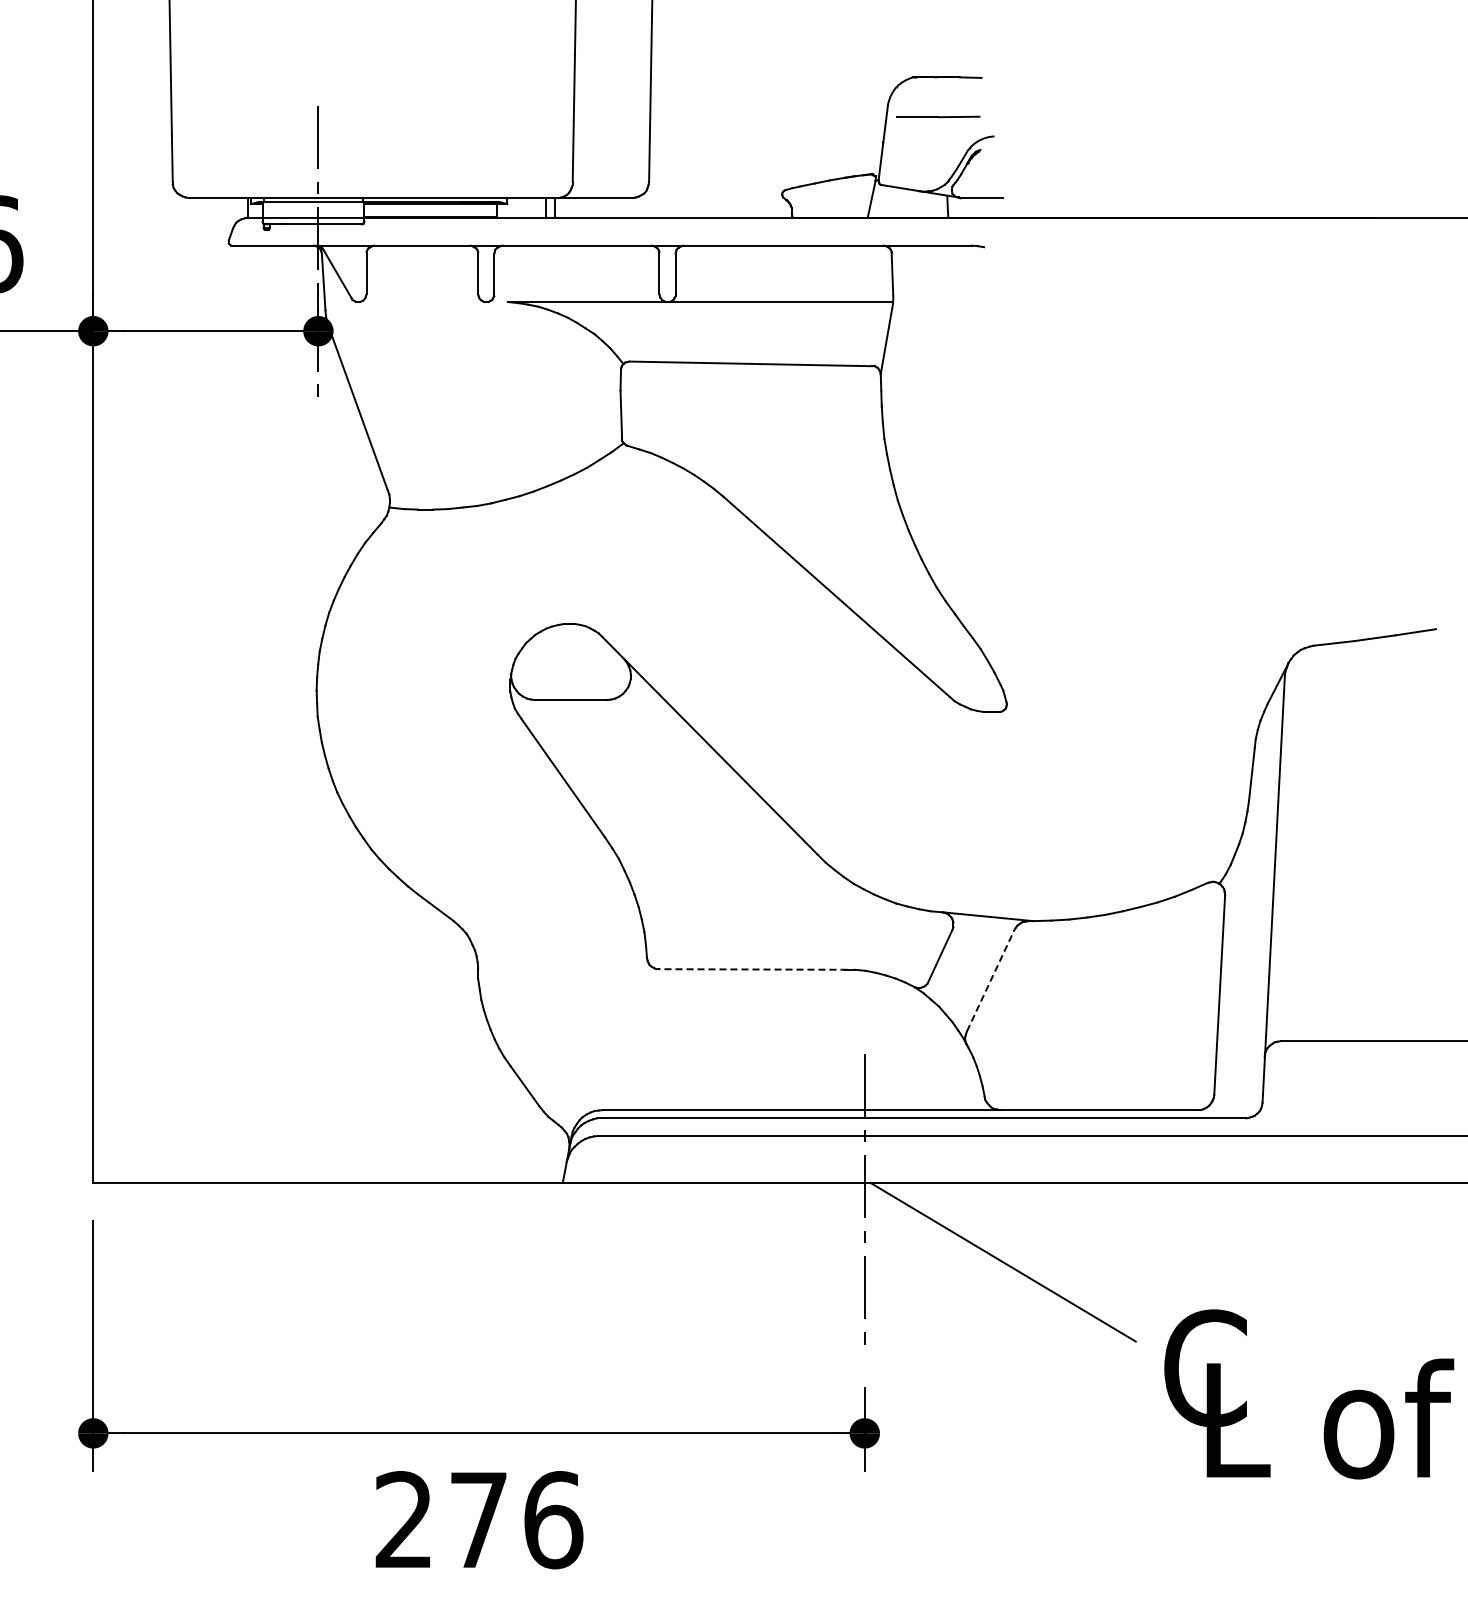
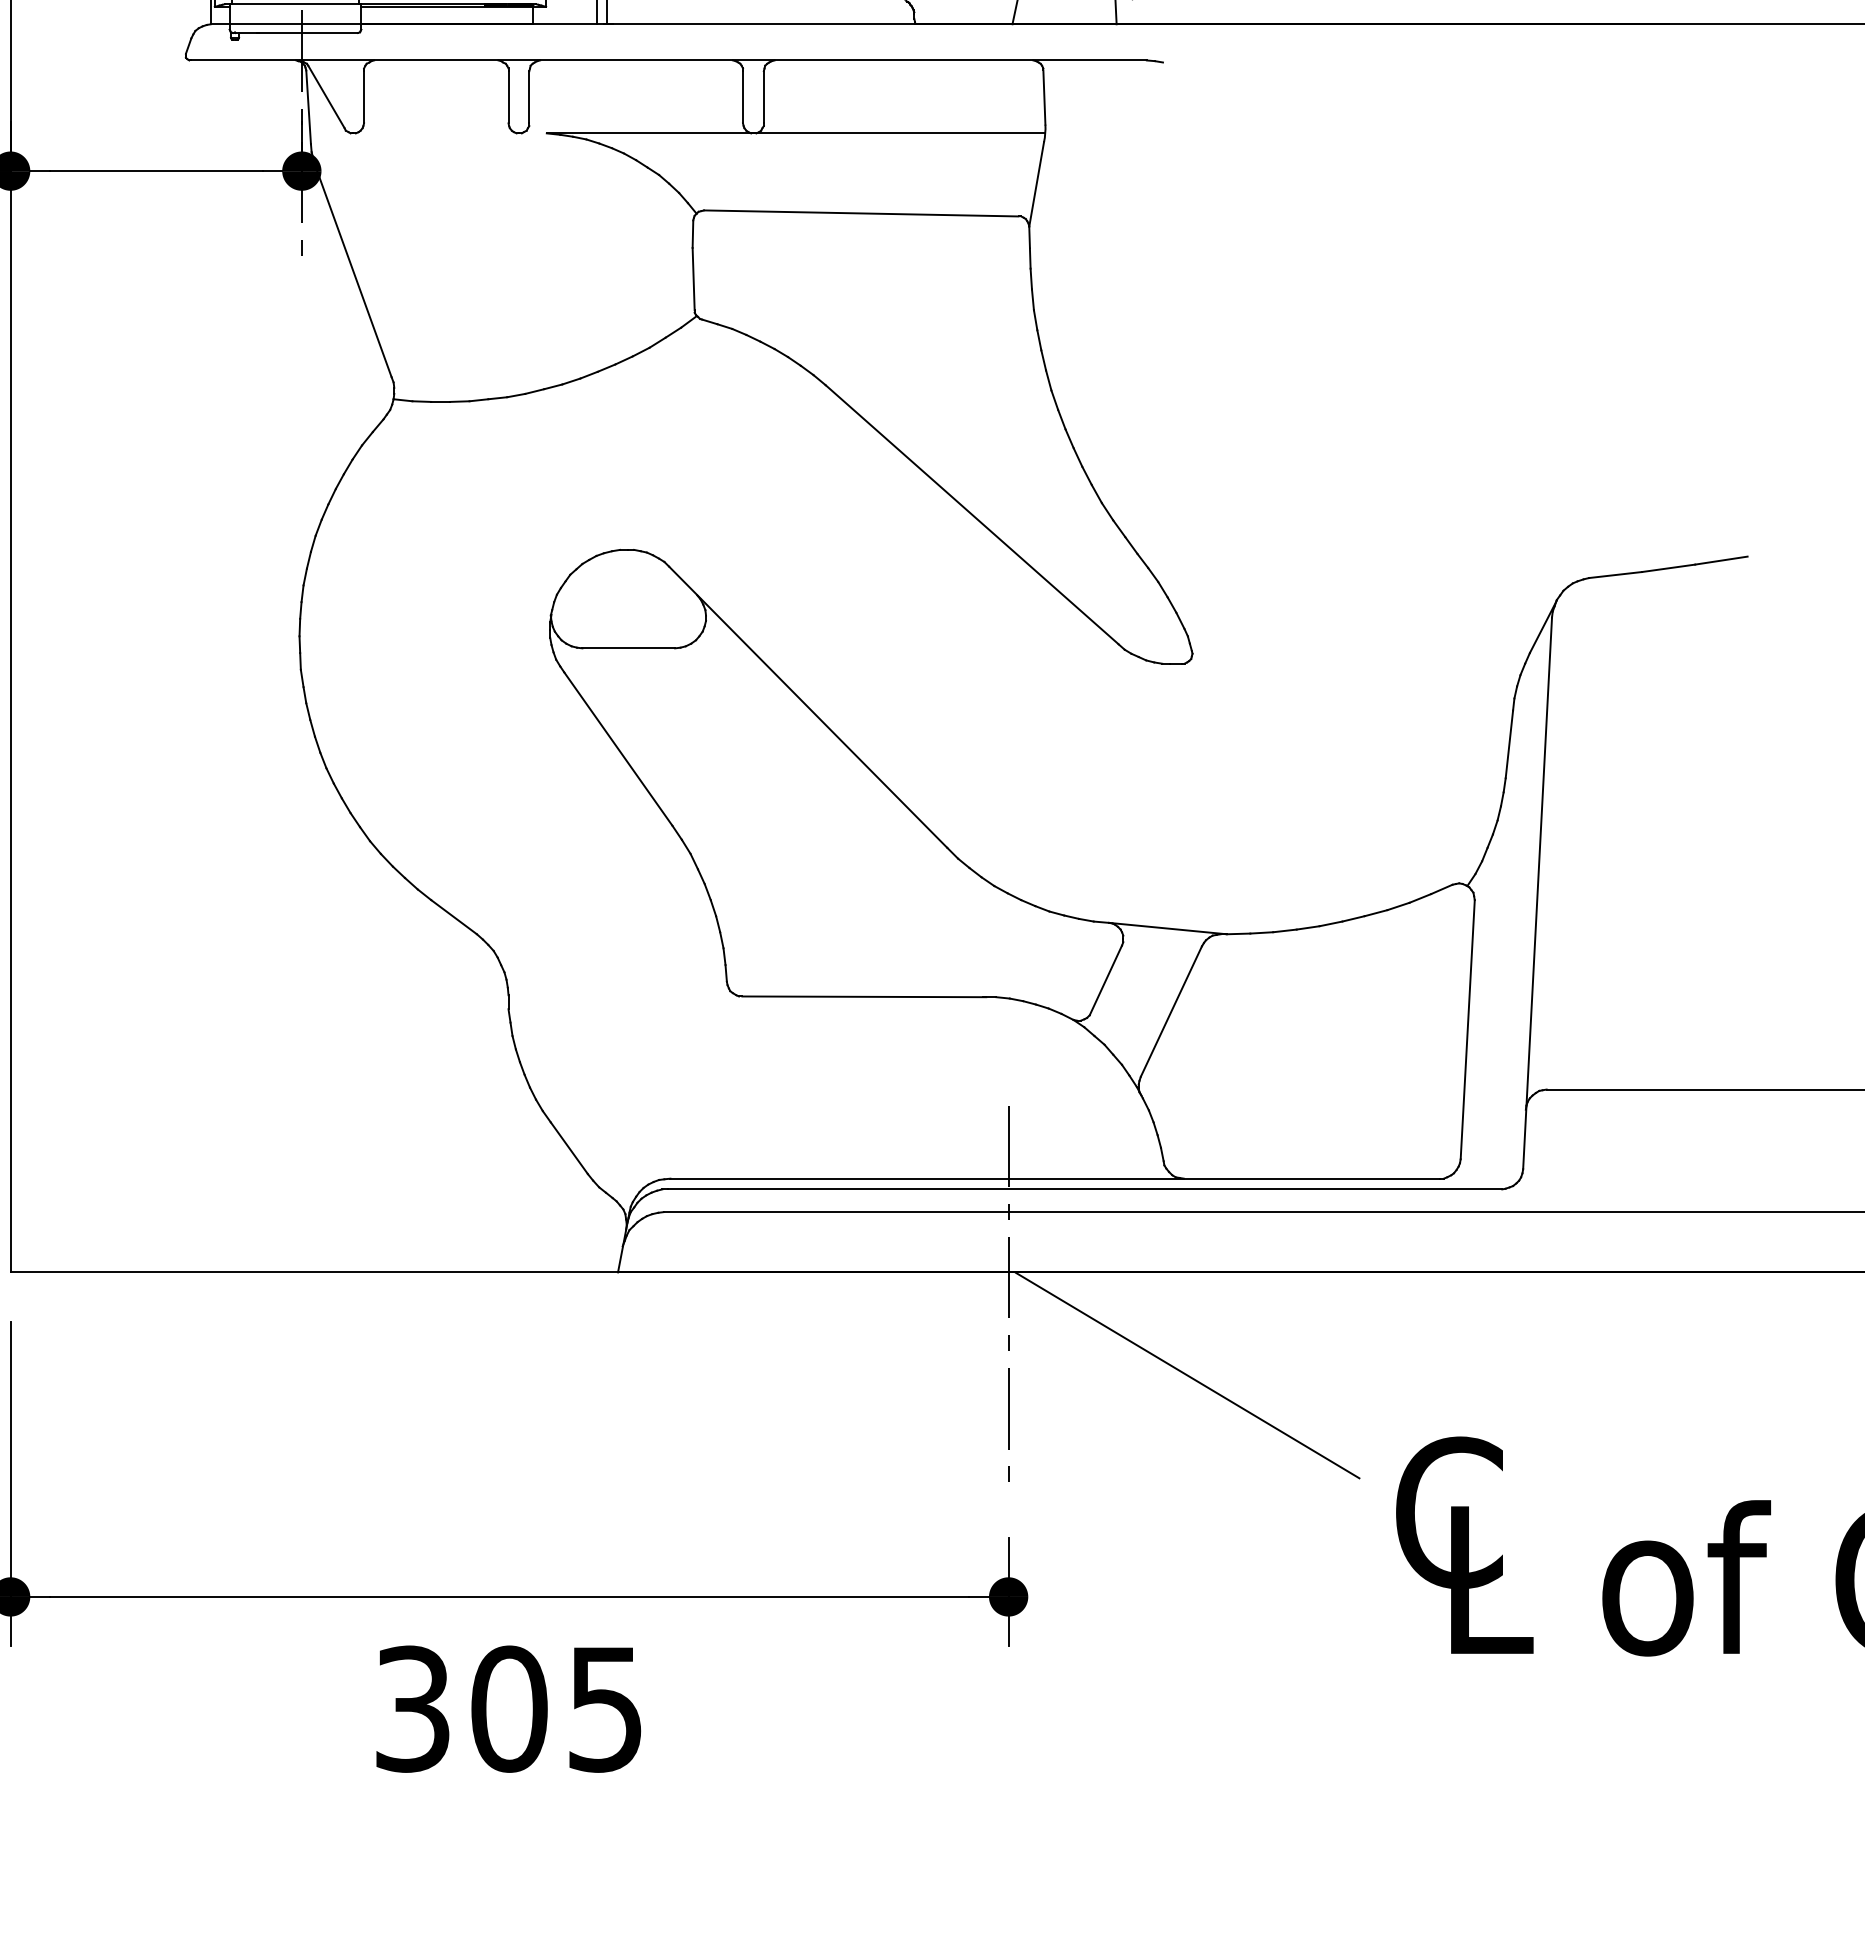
line: (752, 969) -> (863, 996), dashed -> solid
line: (990, 980) -> (1171, 1011), dashed -> solid
text: (479, 1520) -> (510, 1709), 276 -> 305

